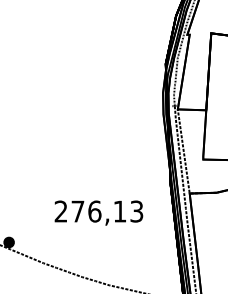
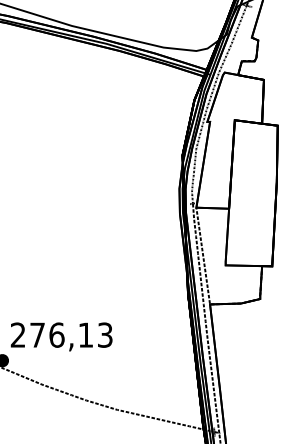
text: (98, 212) -> (61, 336), moved

